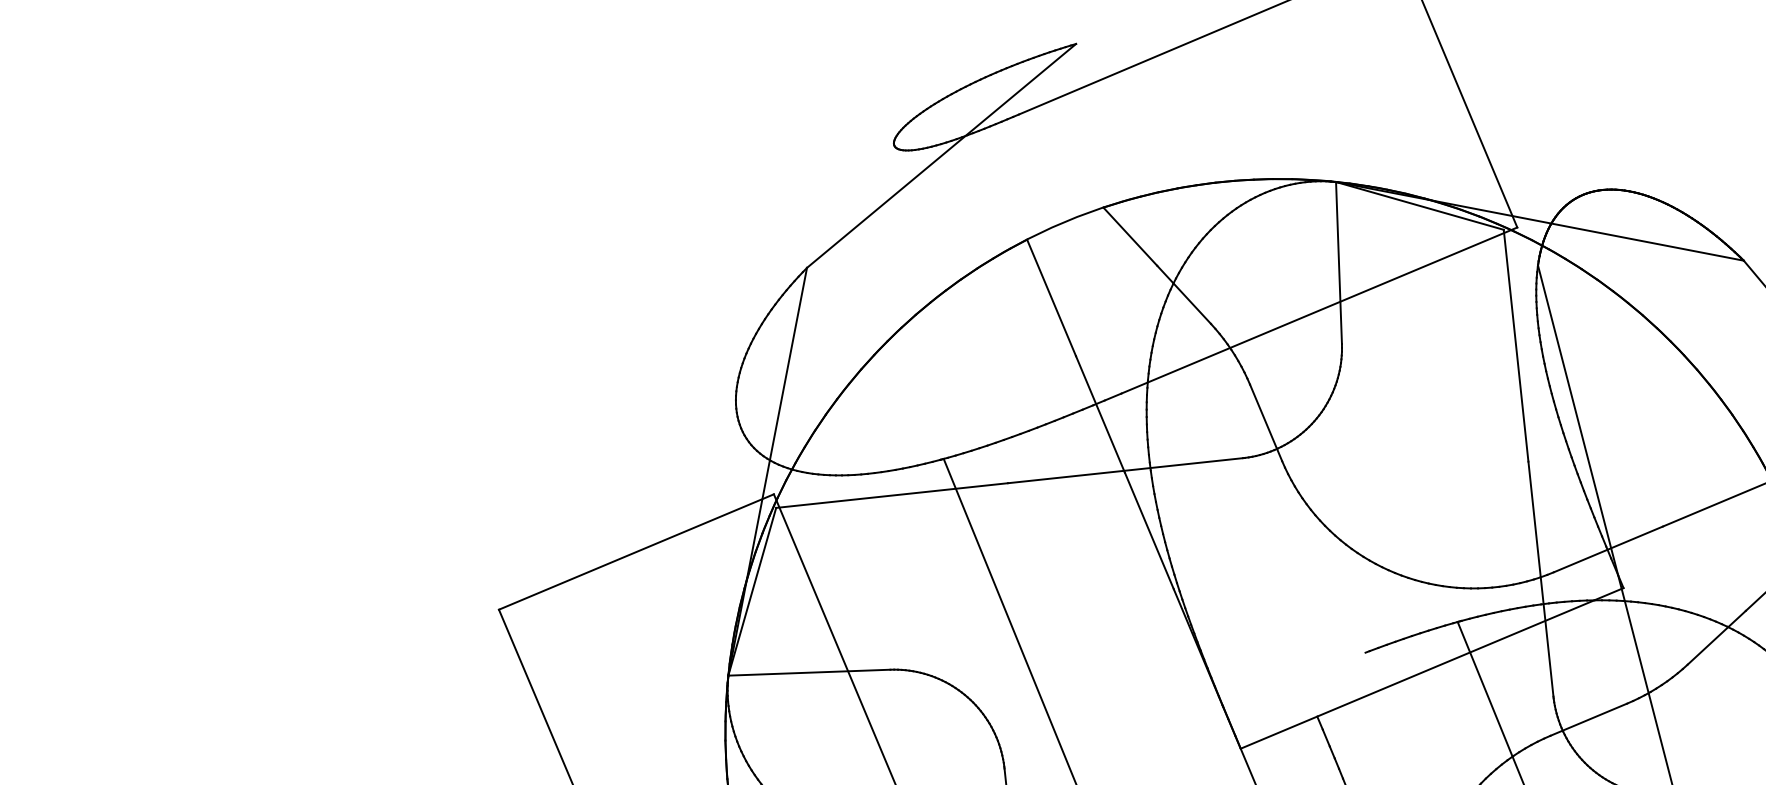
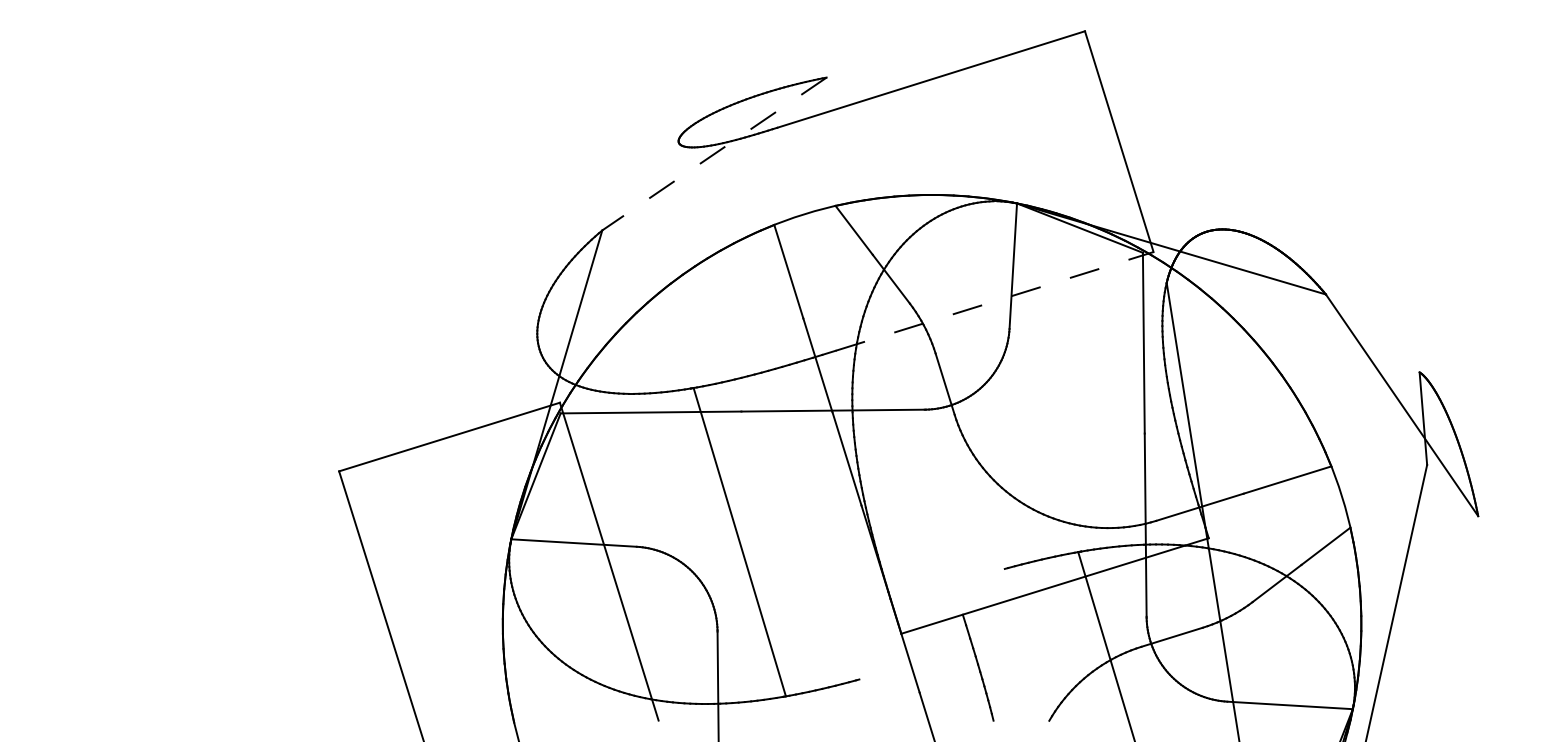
line: (941, 156) -> (714, 154), solid -> dashed
line: (1320, 310) -> (995, 301), solid -> dashed

